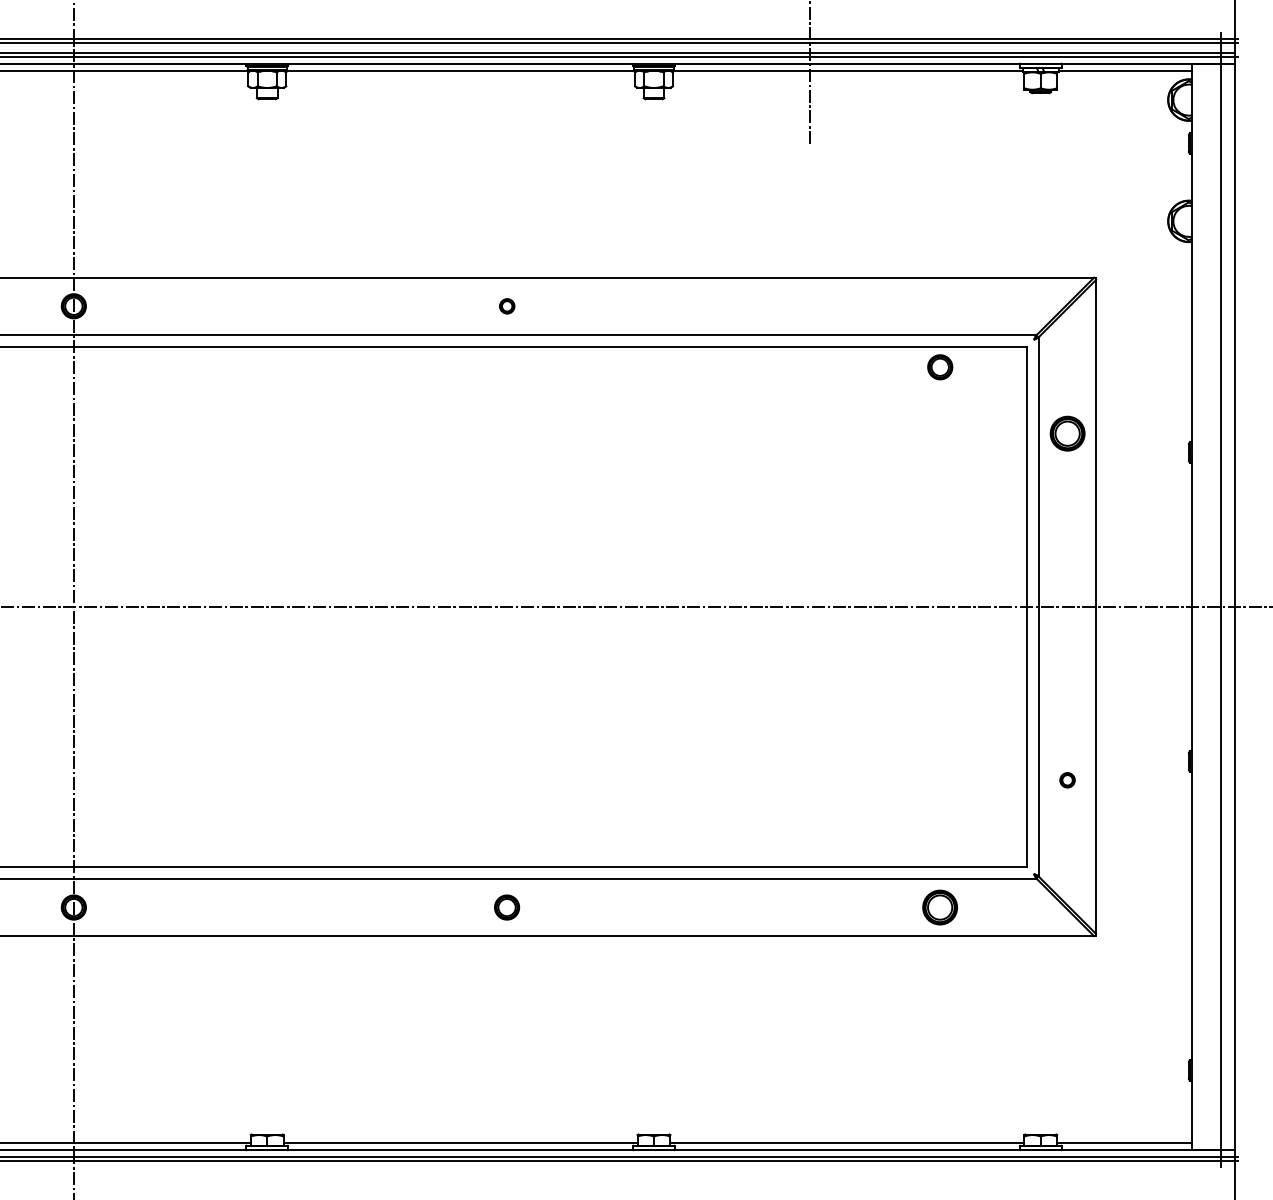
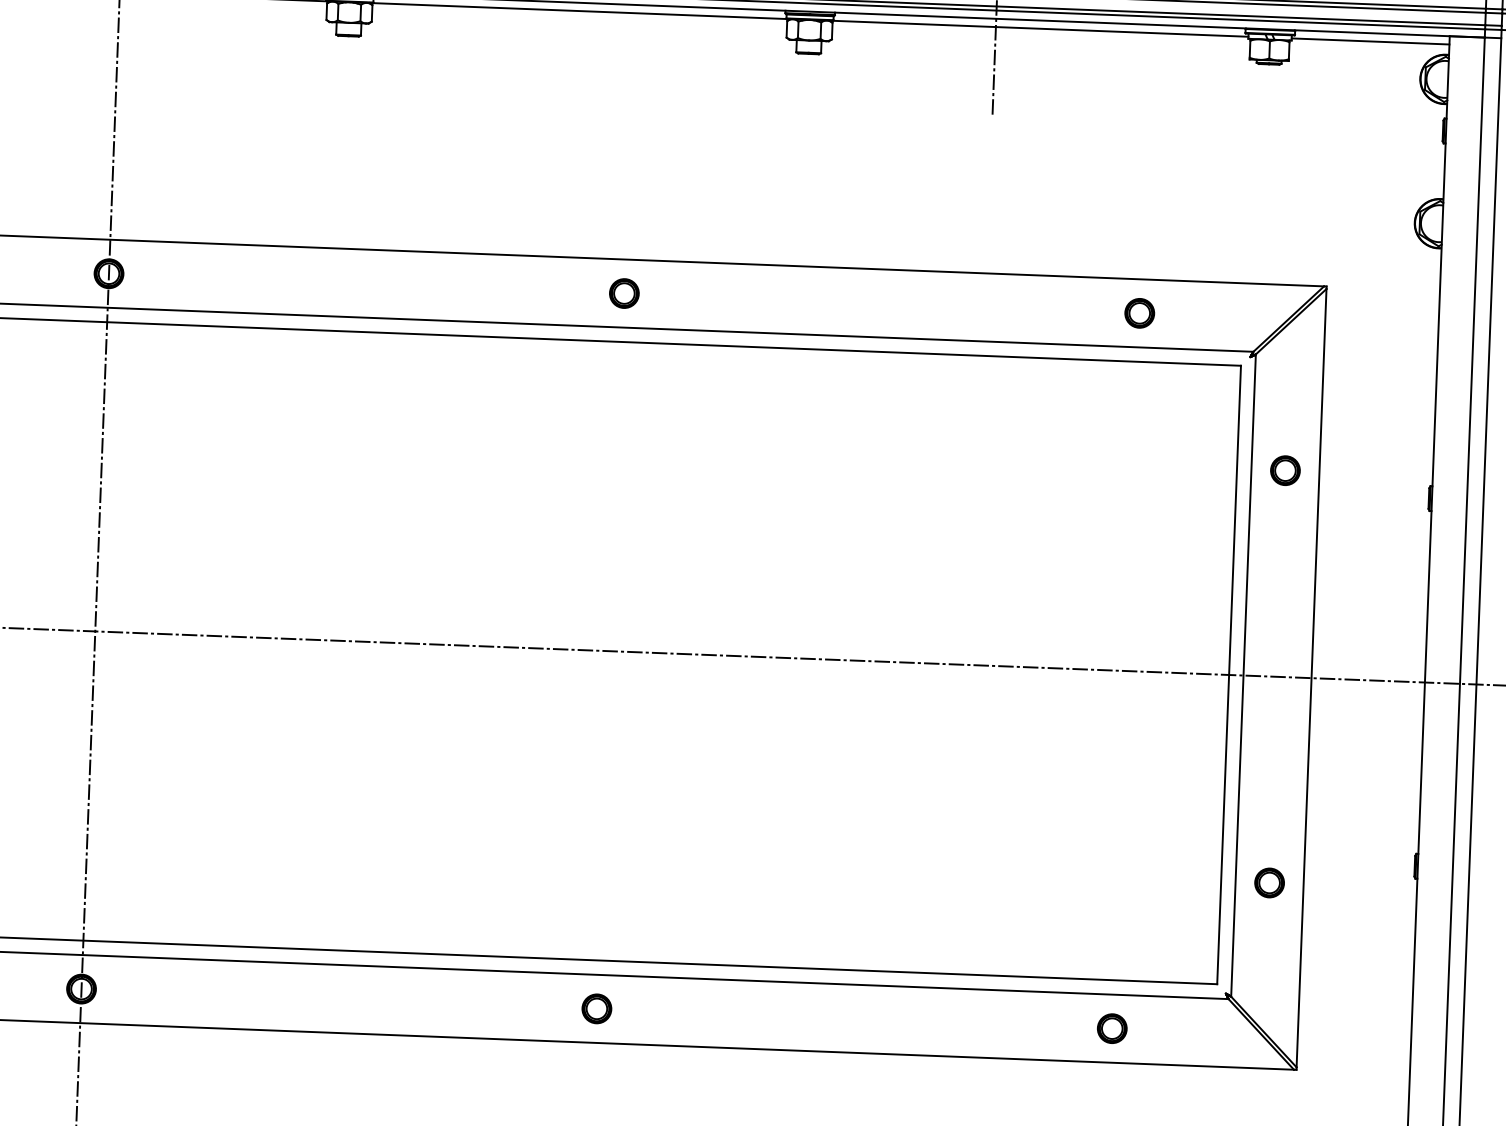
part: (507, 306) -> (624, 293), size x1.67
part: (940, 367) -> (1140, 313), moved
part: (1067, 433) -> (1285, 470), size x0.71
part: (1067, 780) -> (1269, 883), size x1.67
part: (940, 907) -> (1112, 1028), size x0.71

